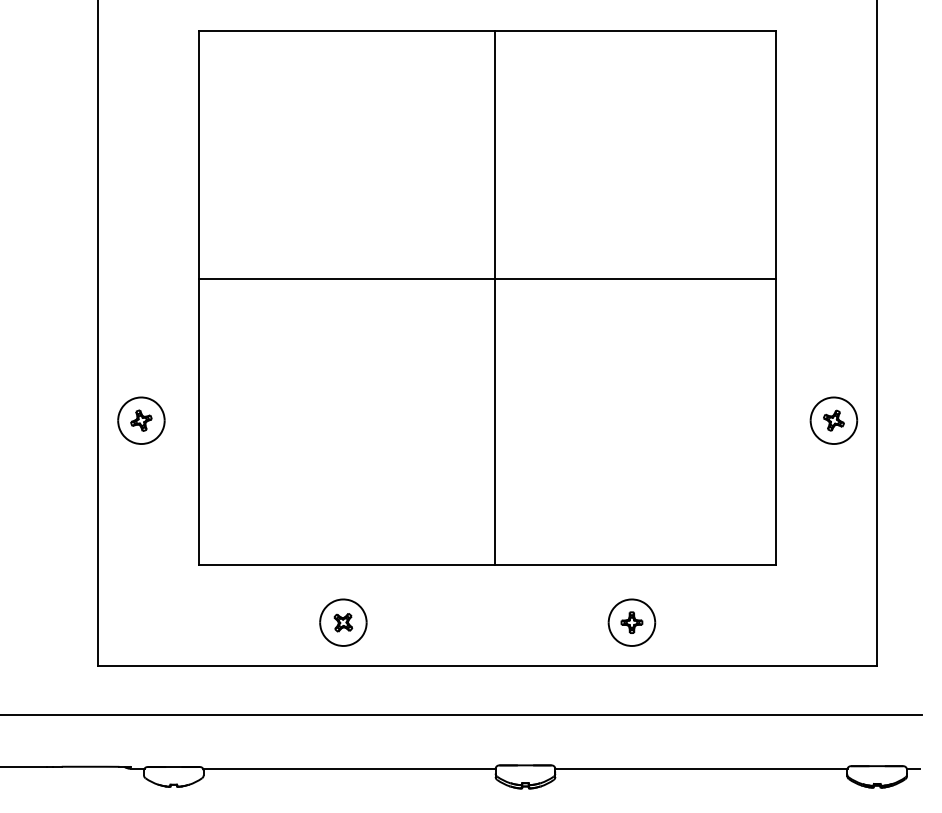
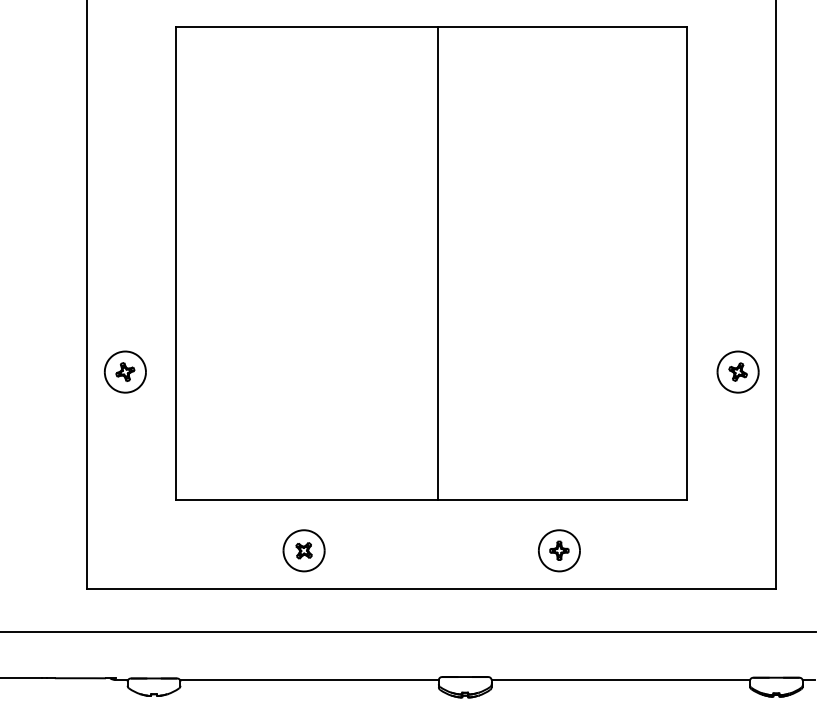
line: (487, 279) -> (431, 247), removed

